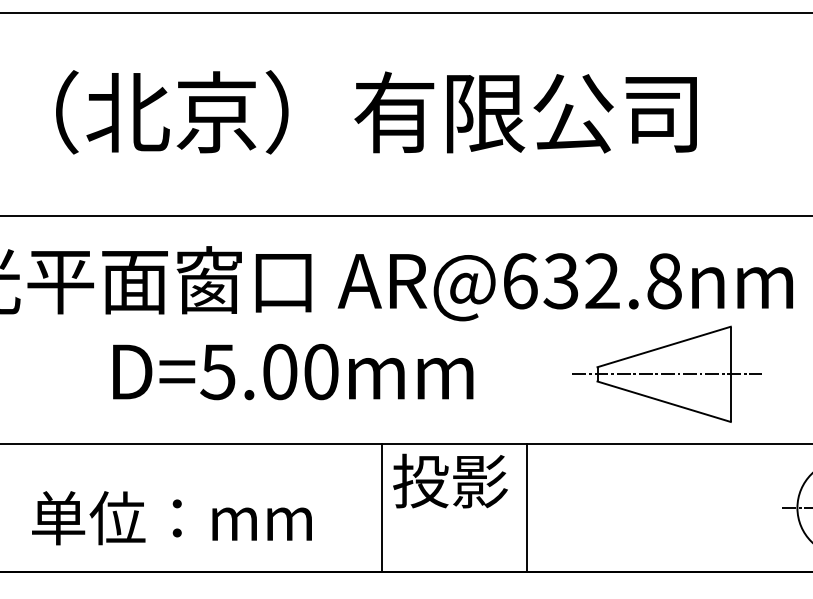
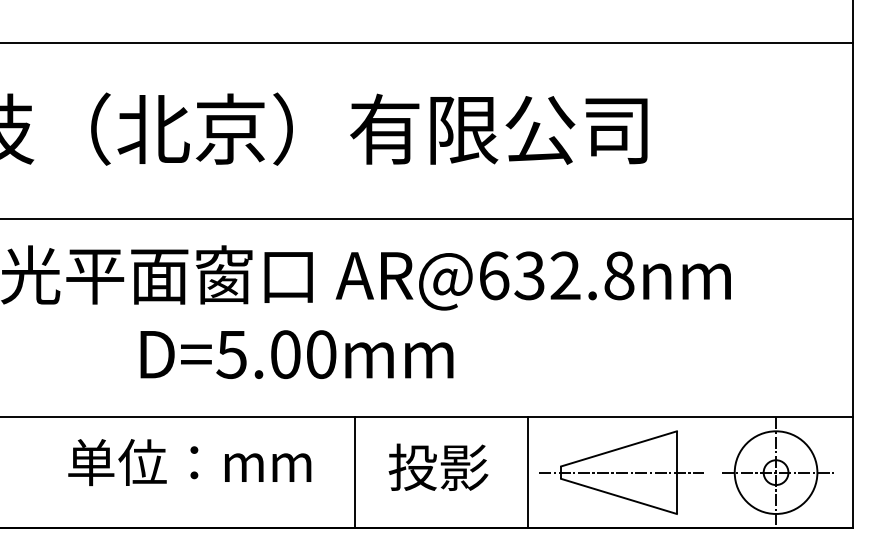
part: (666, 374) -> (621, 472), moved
text: (450, 480) -> (438, 466), moved
line: (382, 507) -> (355, 472), moved
line: (526, 507) -> (527, 472), moved
text: (171, 518) -> (189, 462), moved

